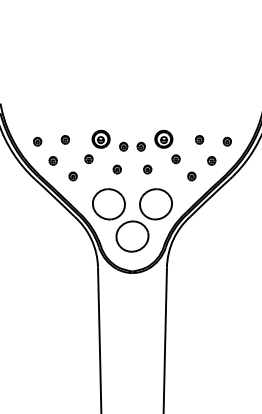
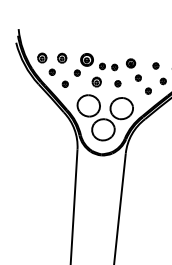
part: (163, 138) -> (130, 62), size x0.7
part: (64, 139) -> (61, 57), size x1.6
part: (37, 141) -> (42, 57), size x1.6
part: (116, 169) -> (96, 81), size x1.6

